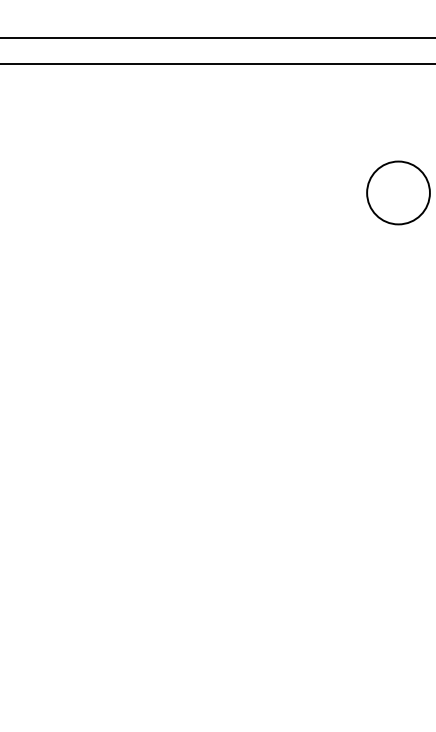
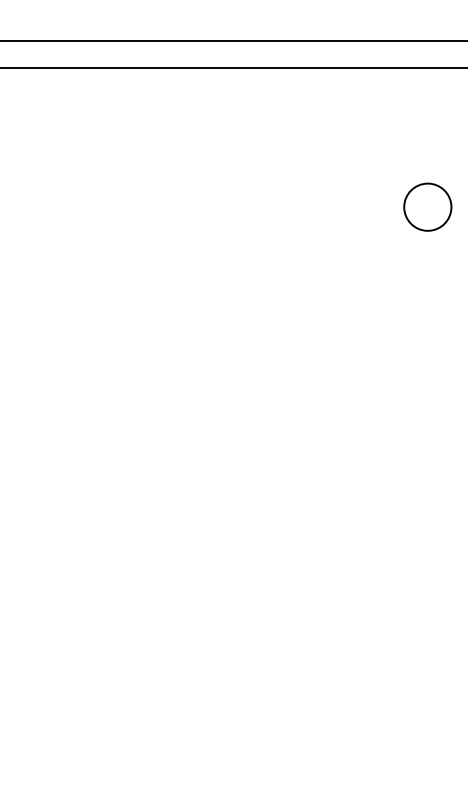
circle: (398, 192) -> (427, 206), size x0.7

